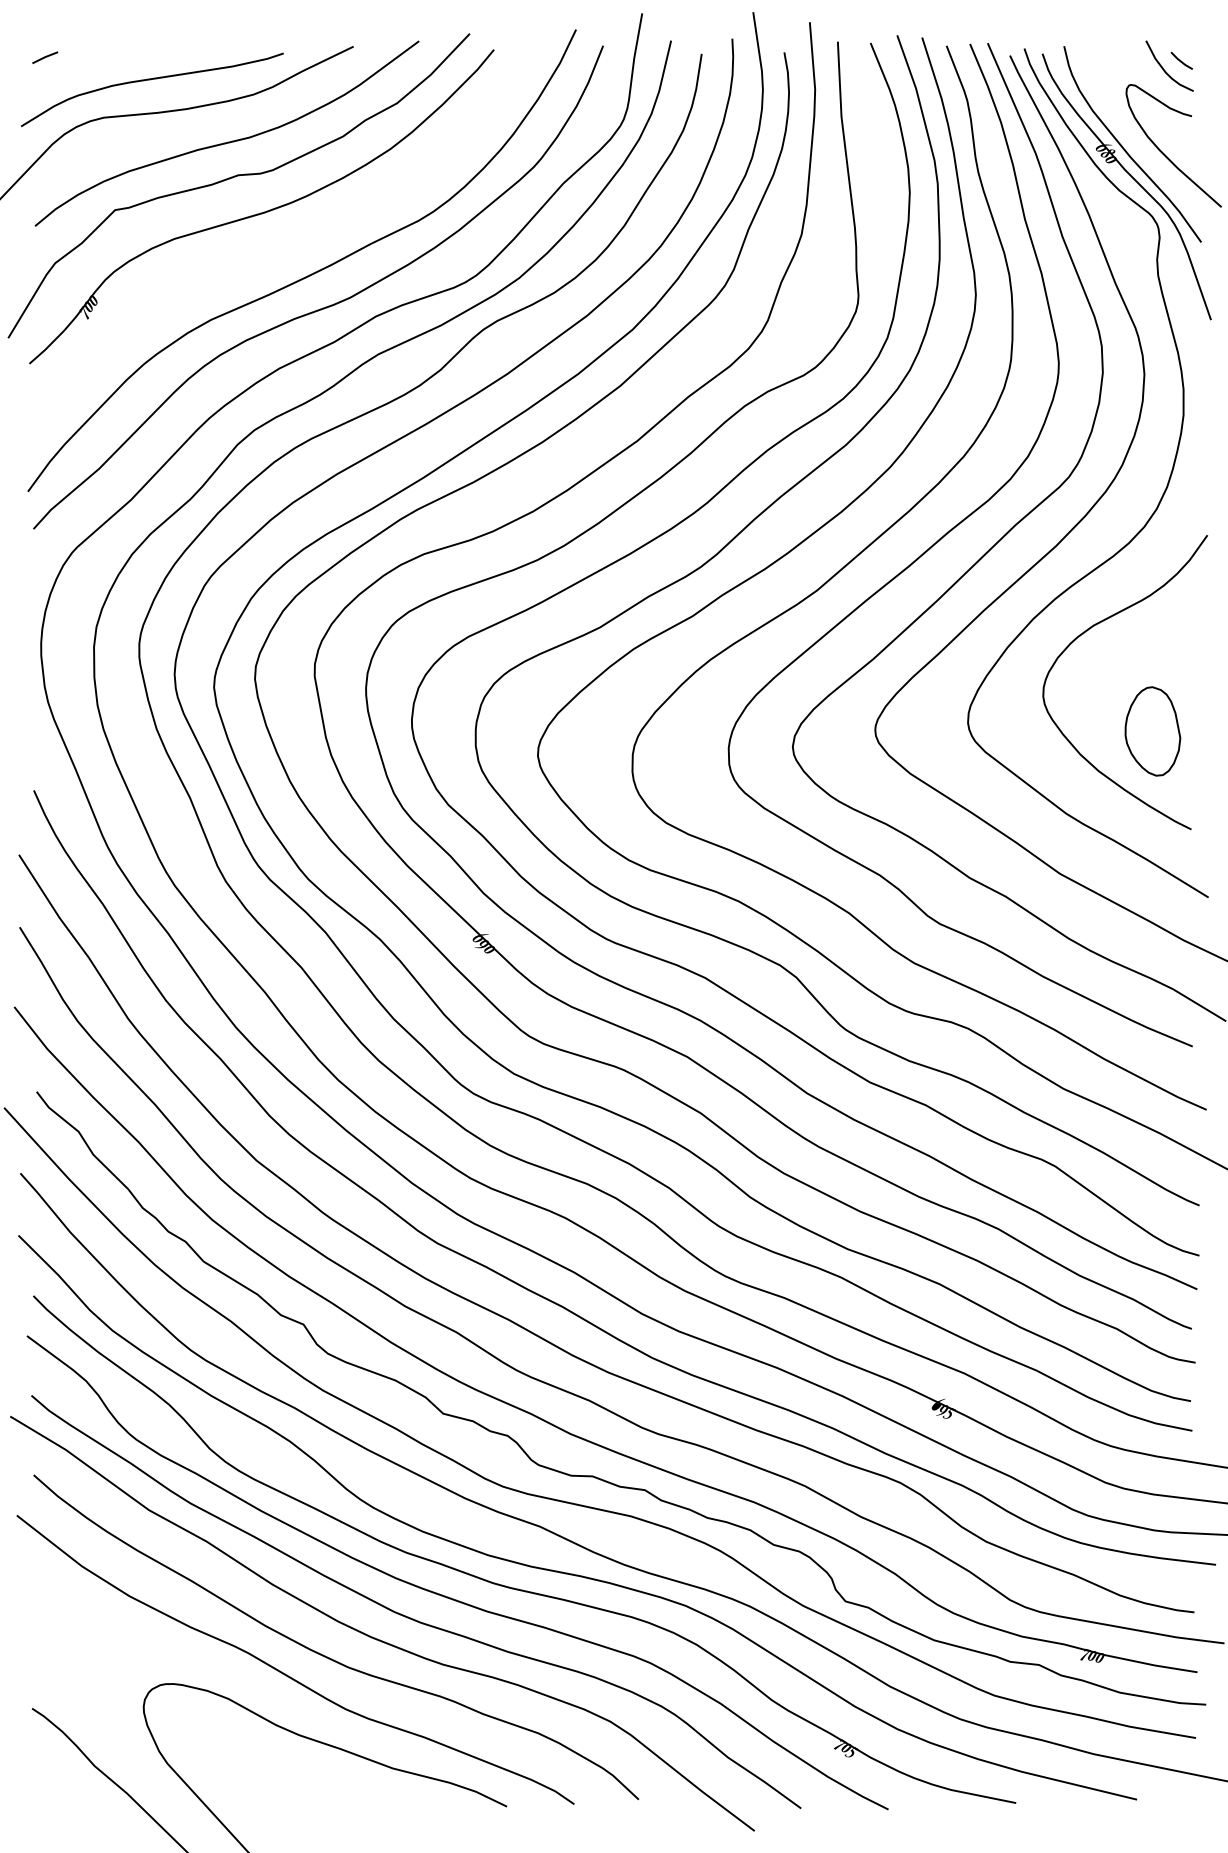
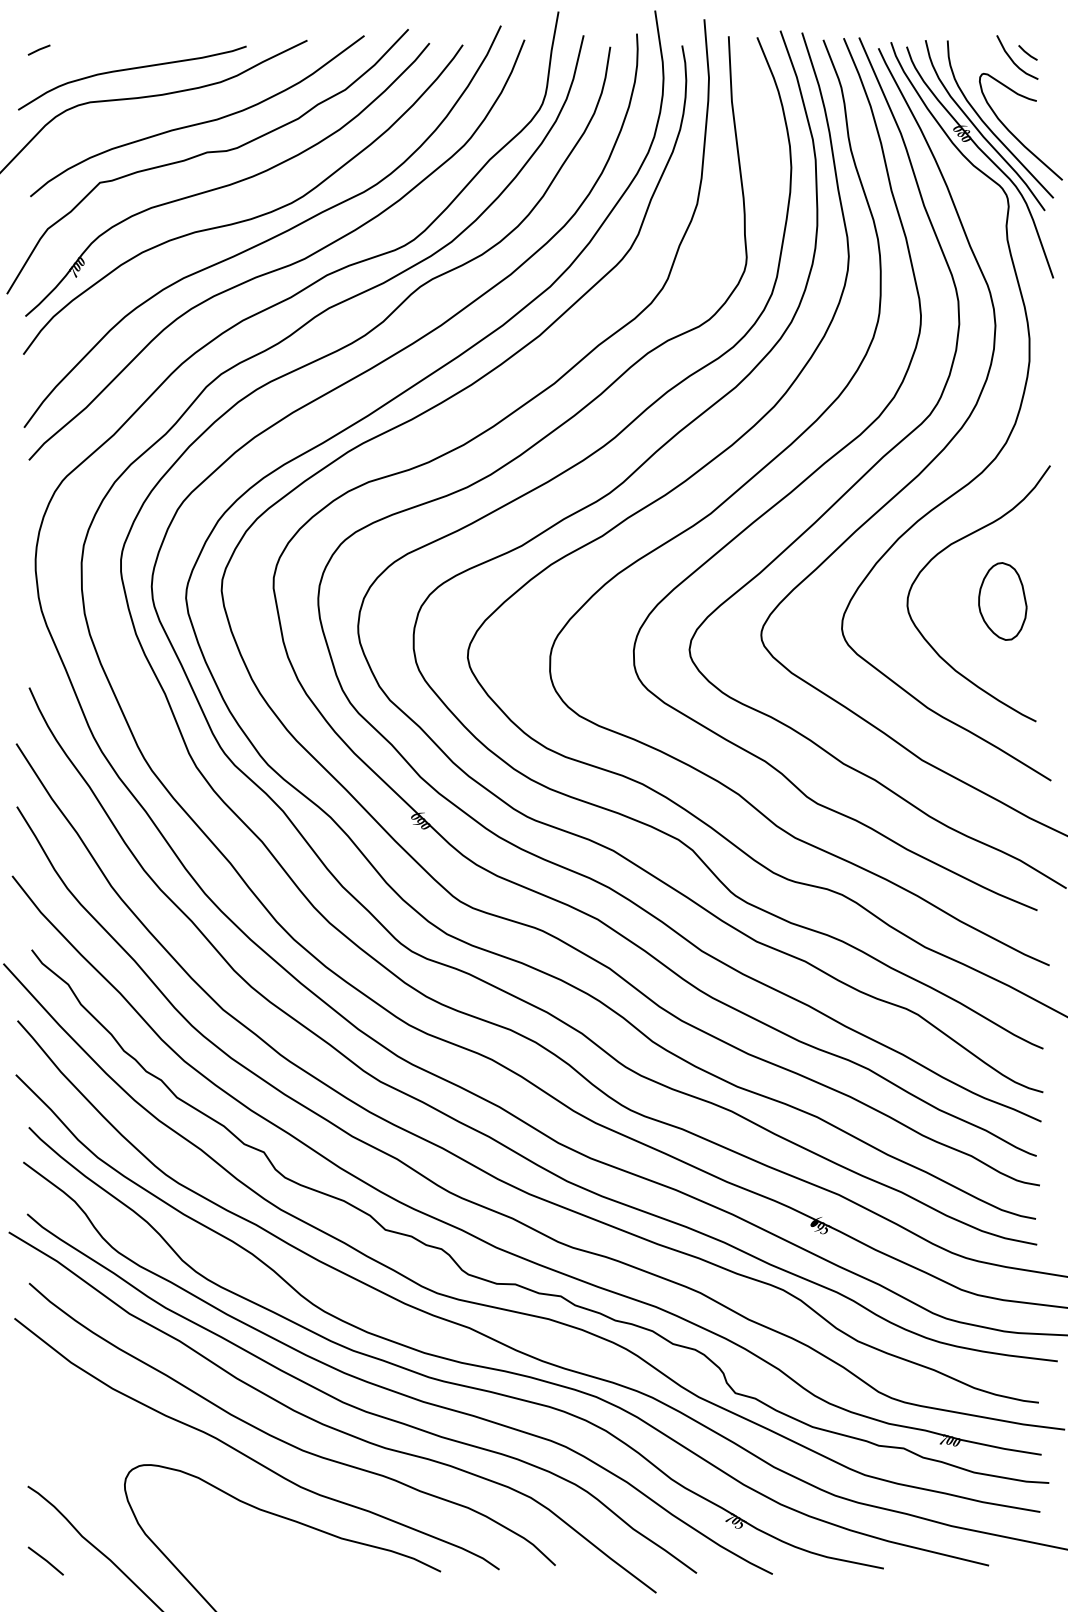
curve: (1138, 147) -> (990, 128), added
curve: (285, 251) -> (248, 218), added
part: (1152, 731) -> (1002, 601), moved
line: (52, 1794) -> (45, 1561), added

